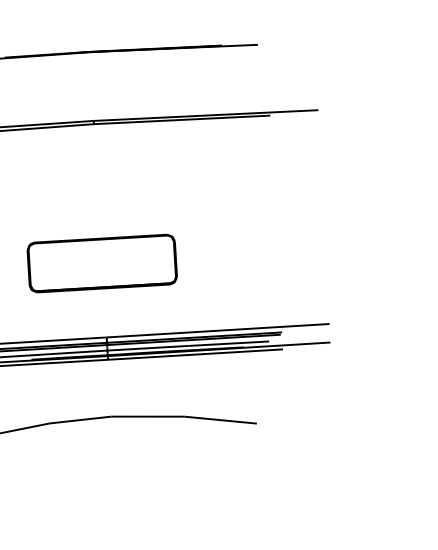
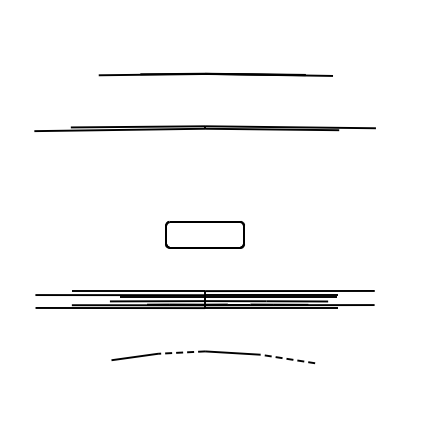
part: (101, 263) -> (204, 234), size x0.7
line: (80, 419) -> (181, 352), solid -> dashed
line: (220, 419) -> (287, 358), solid -> dashed

